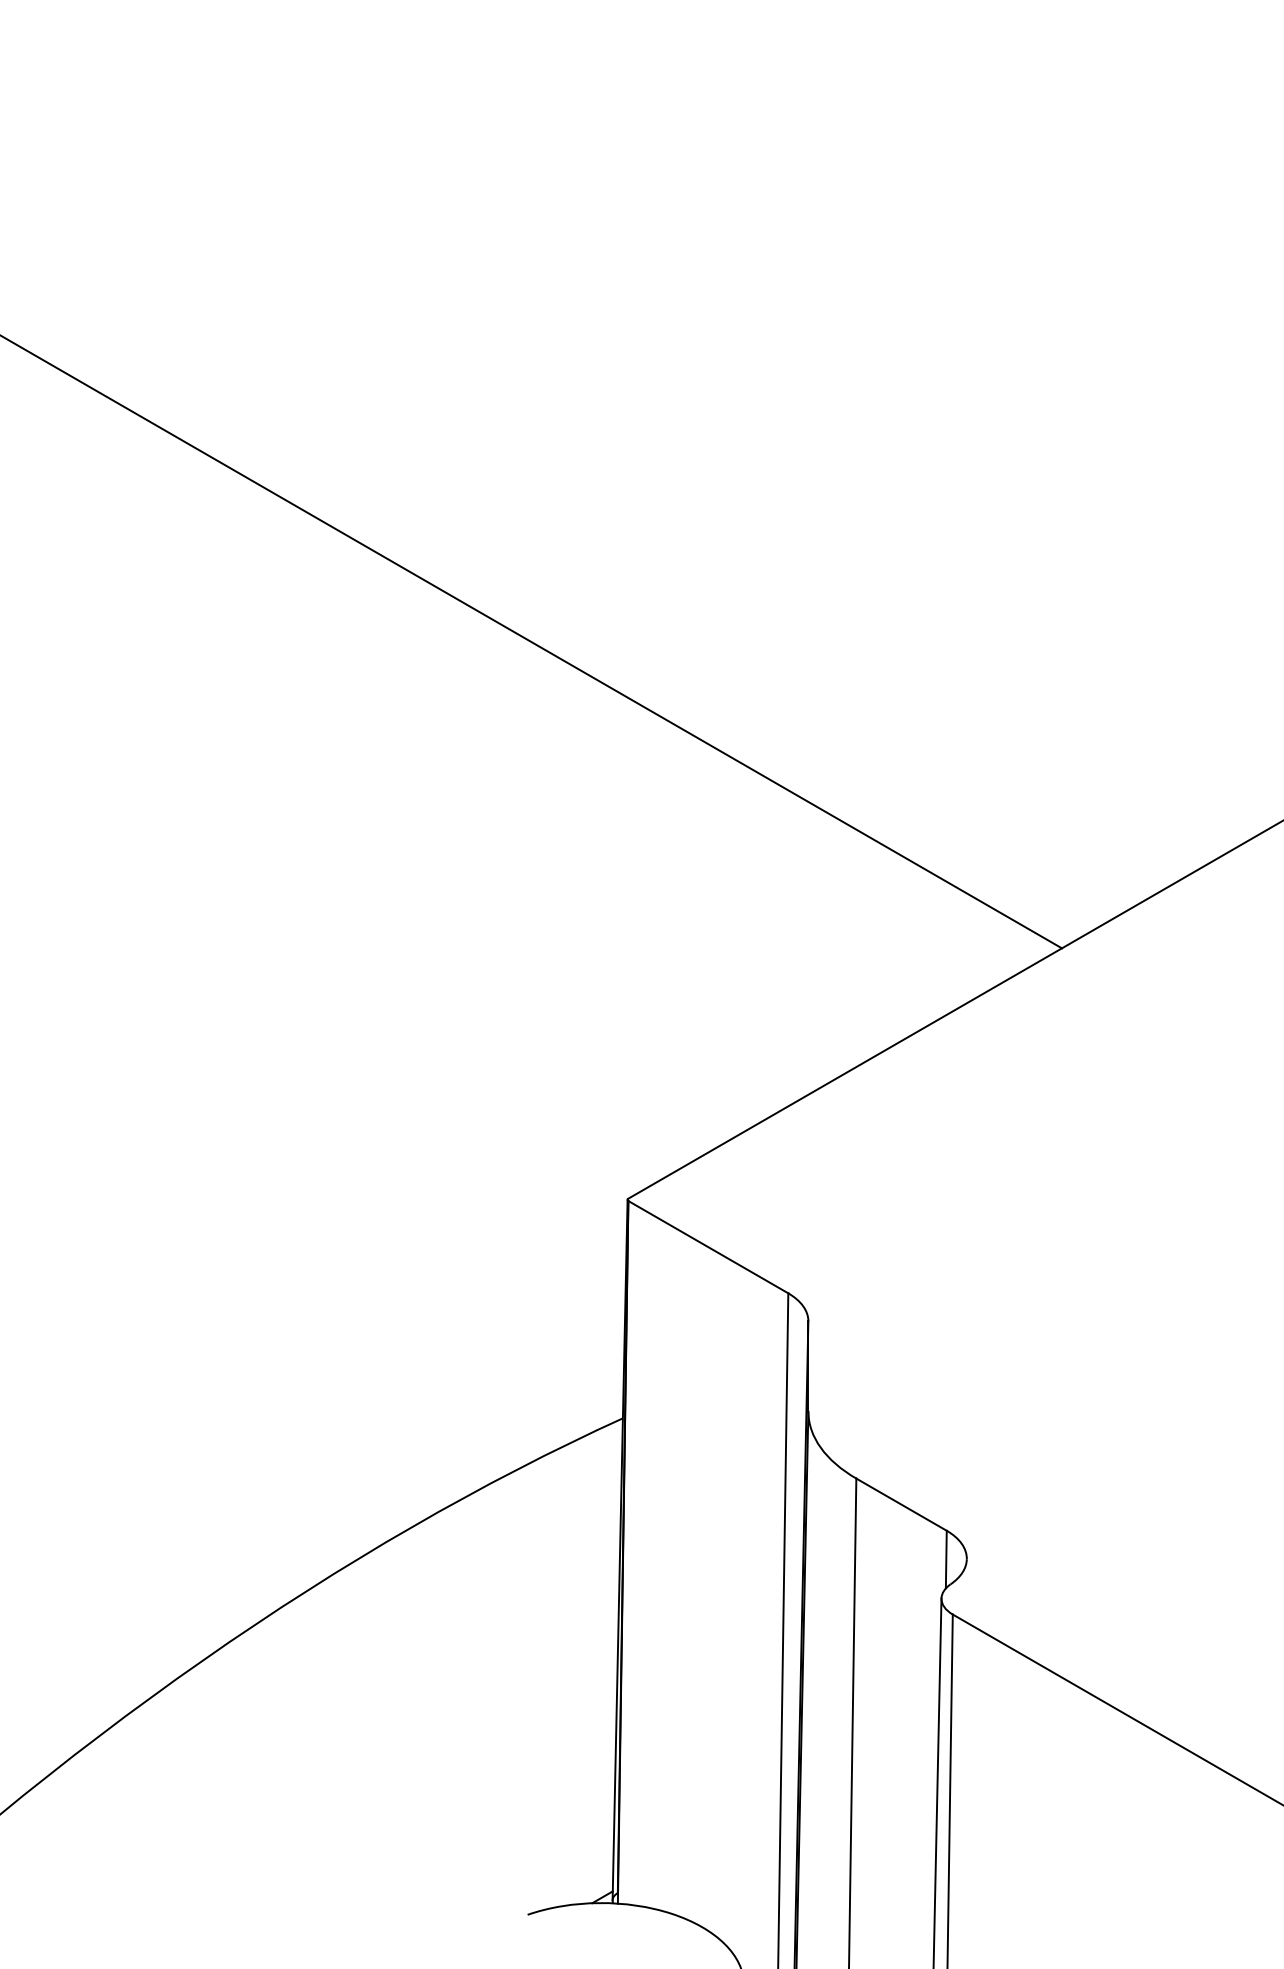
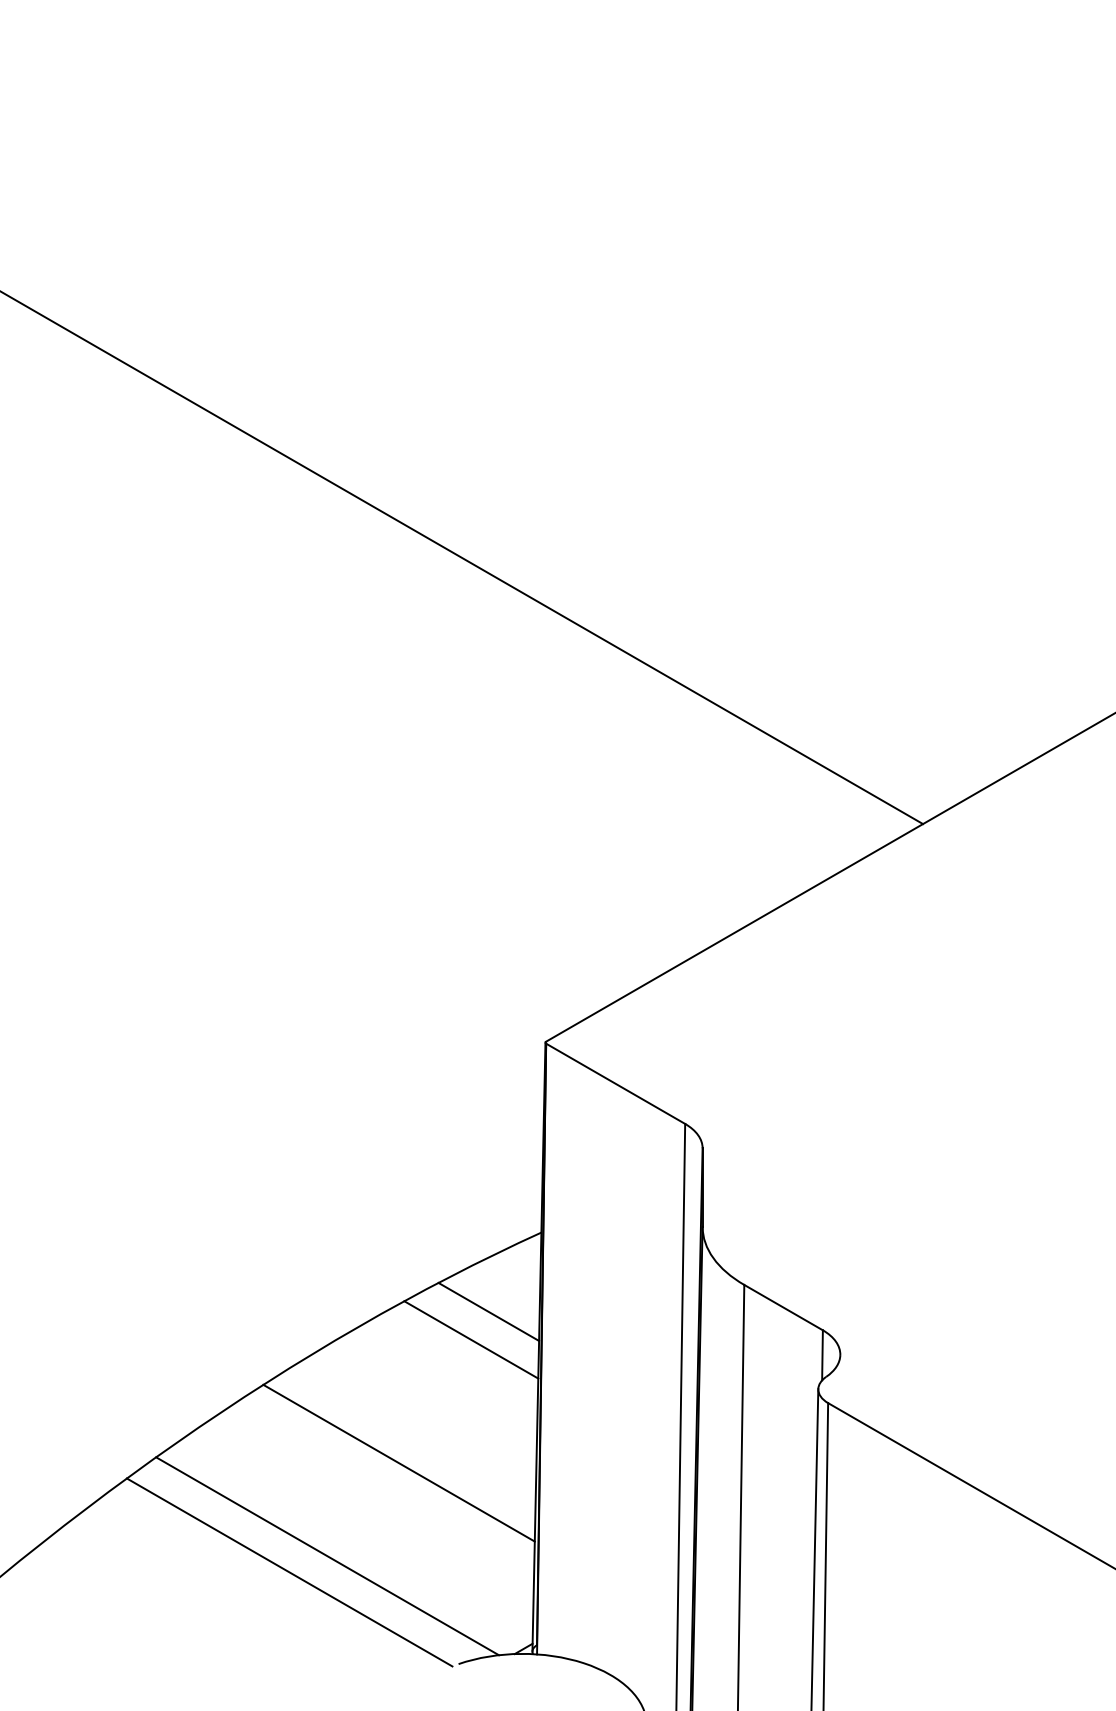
line: (562, 1509) -> (488, 1311), added
line: (542, 1541) -> (471, 1339), added
line: (458, 1682) -> (398, 1462), added
line: (376, 1791) -> (327, 1556), added
line: (333, 1809) -> (289, 1572), added

